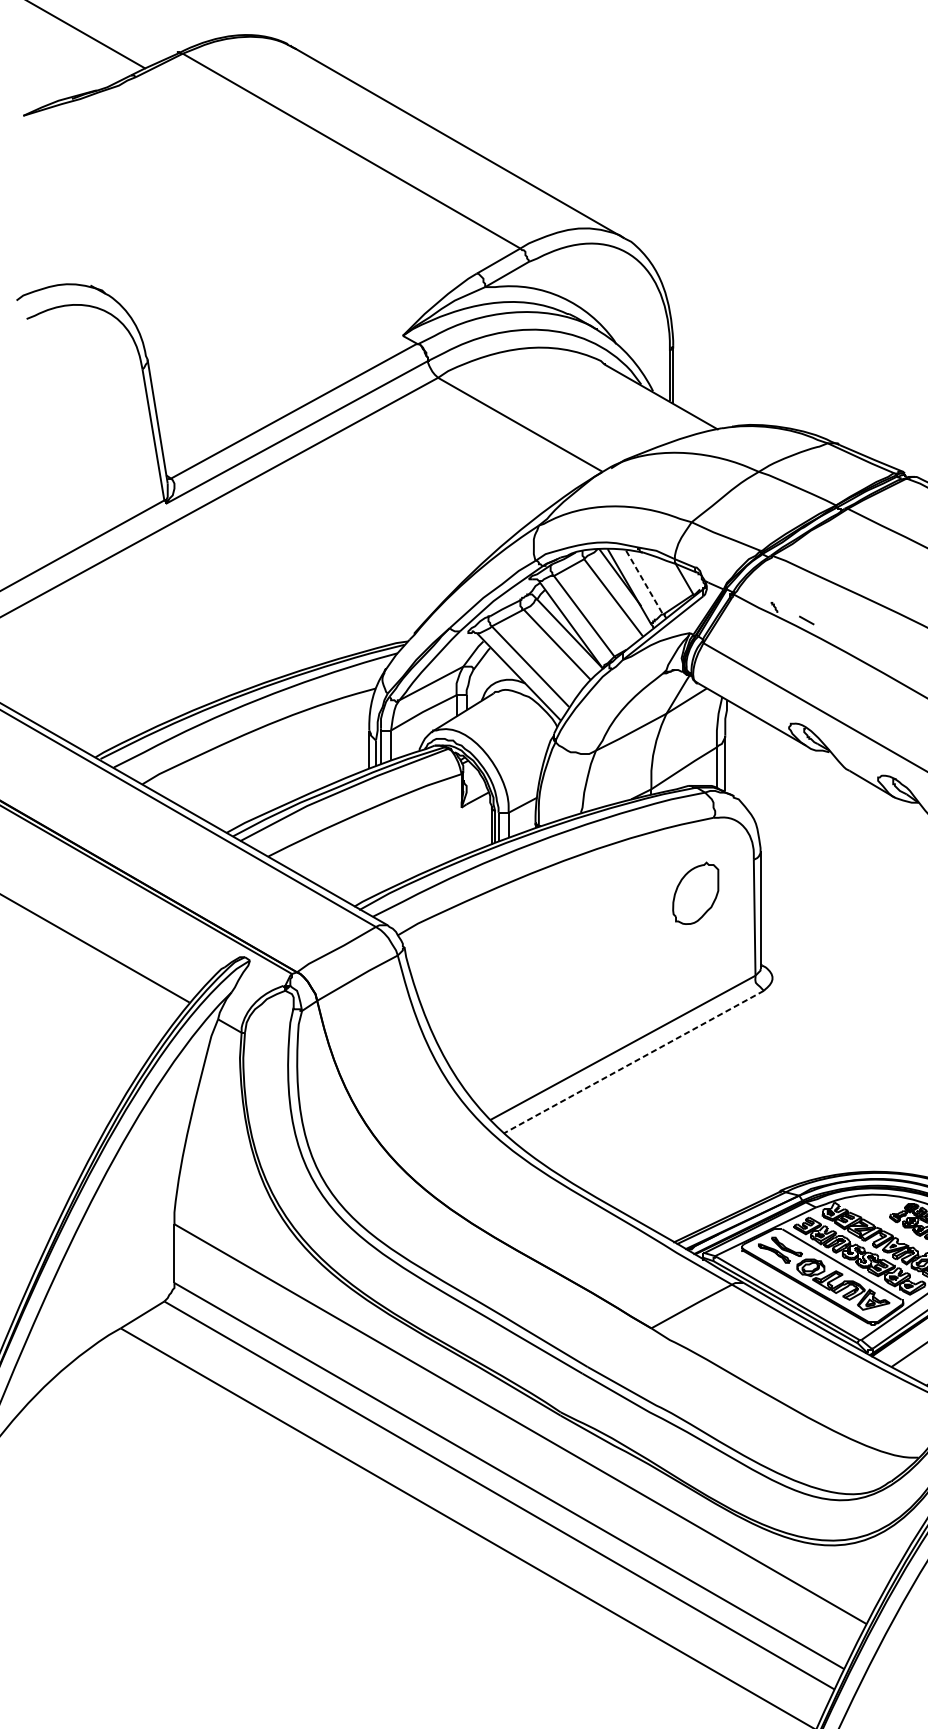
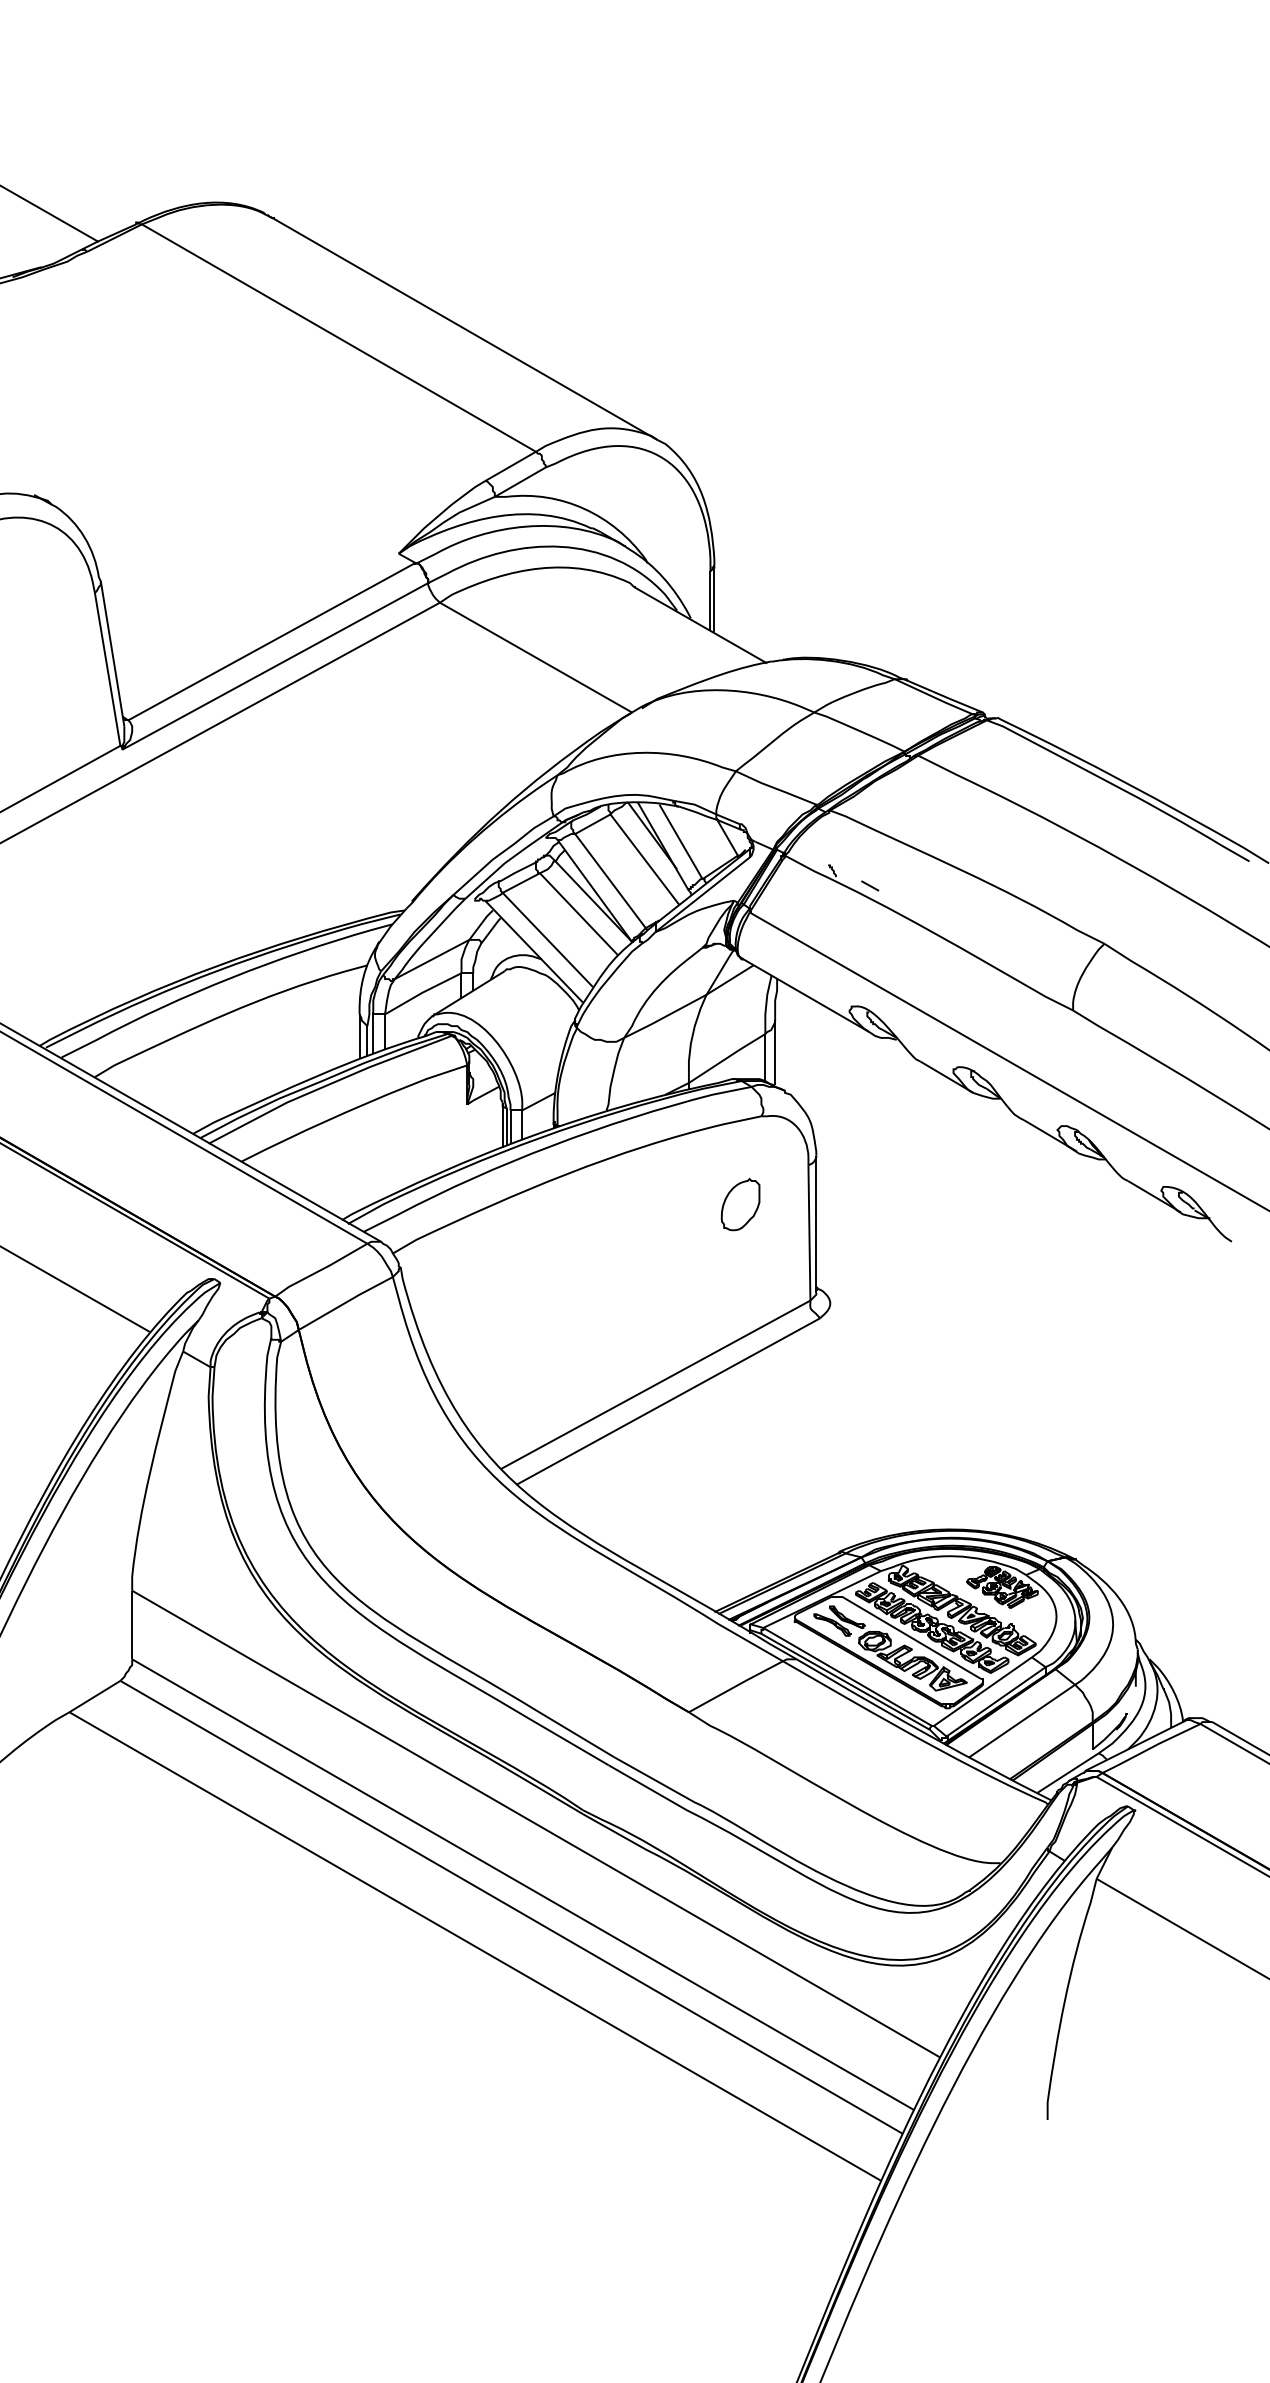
line: (645, 583) -> (681, 842), dashed -> solid
part: (695, 893) -> (740, 1204), size x0.71
line: (633, 1062) -> (667, 1401), dashed -> solid

